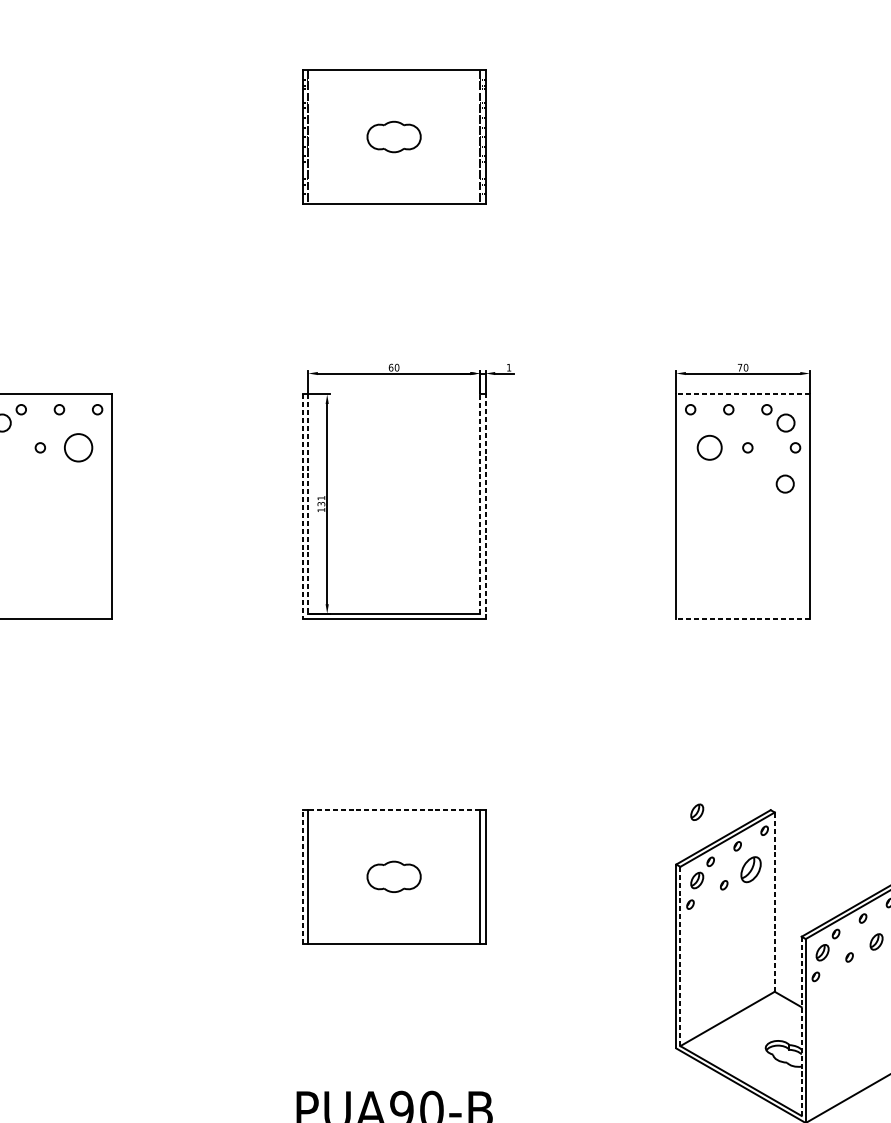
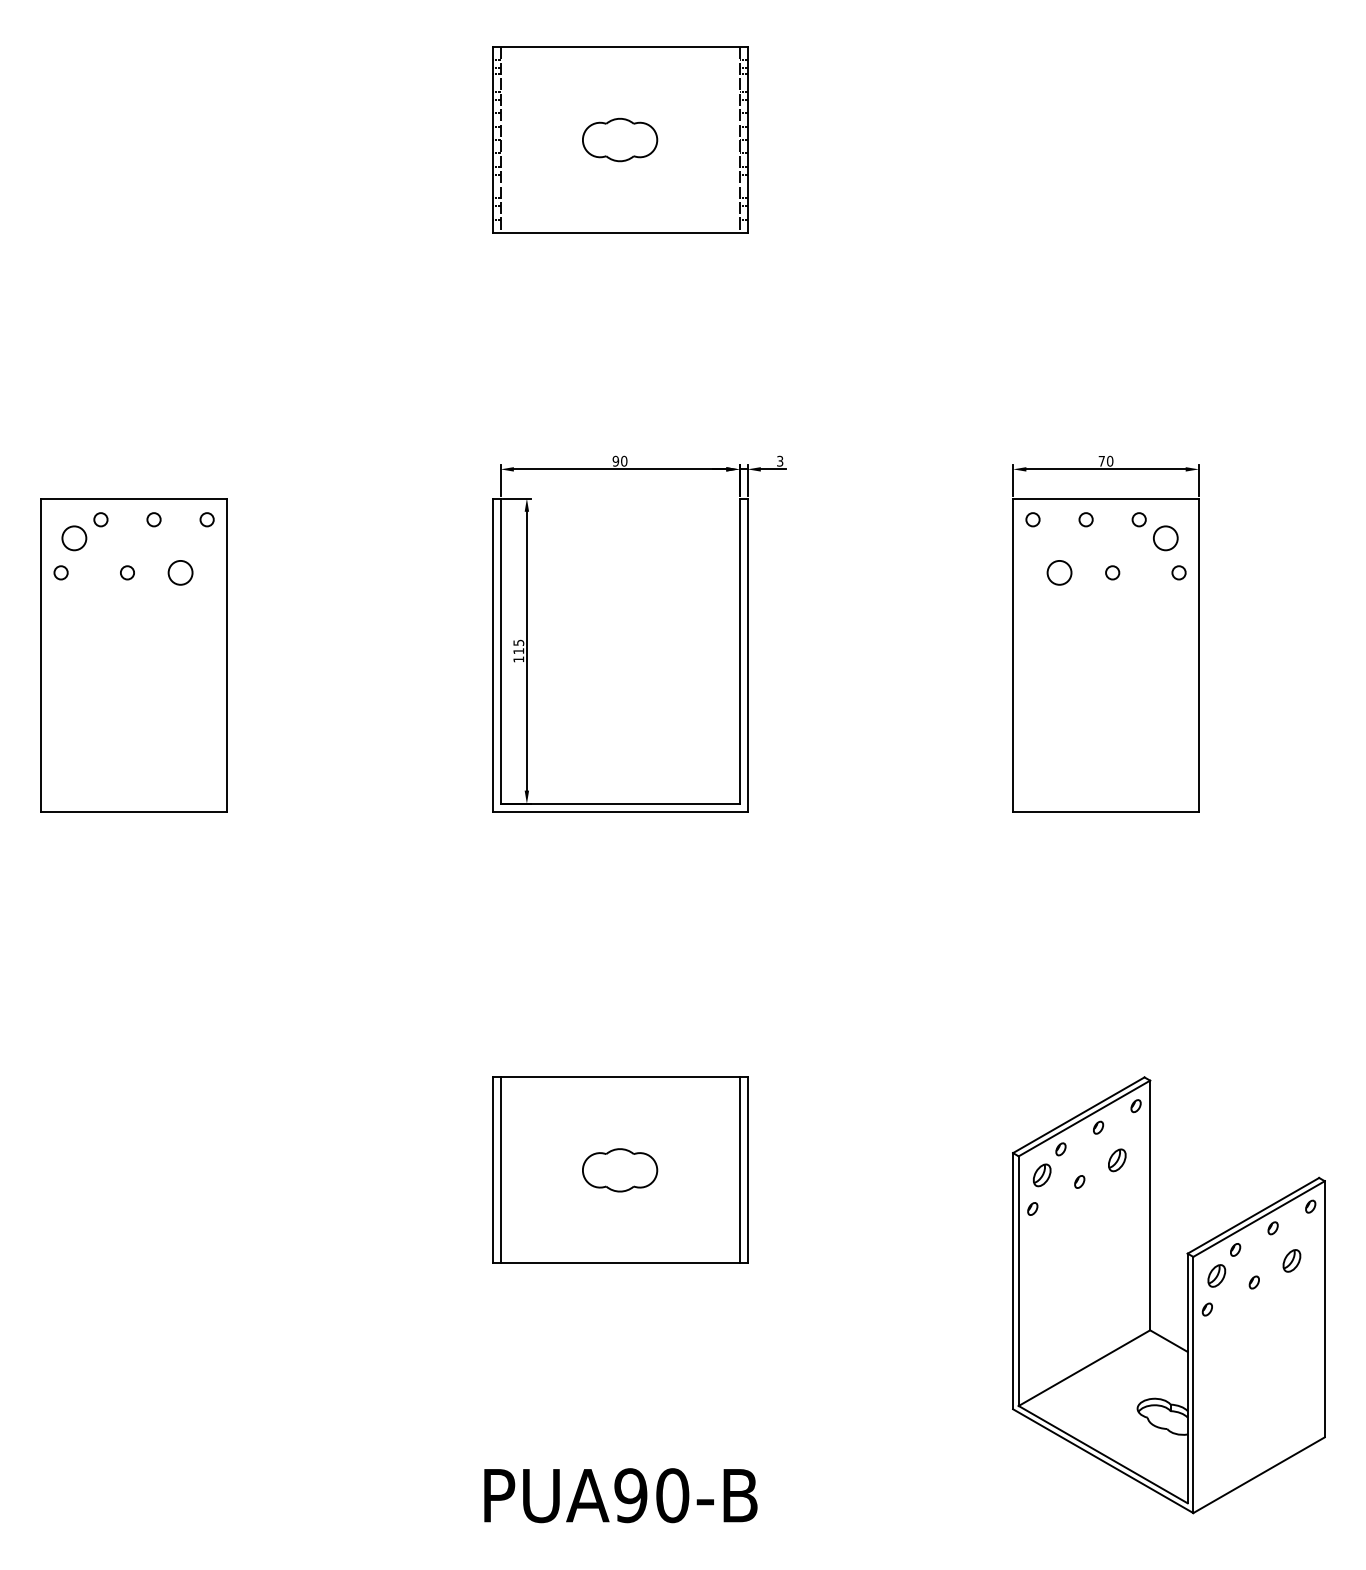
text: (390, 367) -> (615, 460), 60 -> 90
text: (509, 367) -> (780, 460), 1 -> 3
line: (743, 394) -> (1106, 498), dashed -> solid
circle: (78, 447) -> (180, 572), size x0.62
circle: (709, 447) -> (1059, 572), size x0.71
circle: (785, 484) -> (1164, 623), removed
text: (321, 500) -> (518, 646), 131 -> 115
line: (308, 504) -> (500, 651), dashed -> solid
line: (479, 504) -> (739, 651), dashed -> solid
line: (302, 507) -> (492, 655), dashed -> solid
line: (485, 507) -> (747, 655), dashed -> solid
line: (743, 619) -> (1106, 811), dashed -> solid
line: (393, 810) -> (619, 1077), dashed -> solid
part: (697, 812) -> (1042, 1080), removed
part: (751, 869) -> (1117, 1160), size x0.62
line: (302, 877) -> (492, 1170), dashed -> solid
line: (775, 902) -> (1150, 1205), dashed -> solid
line: (680, 956) -> (1018, 1281), dashed -> solid
line: (801, 1026) -> (1187, 1378), dashed -> solid

